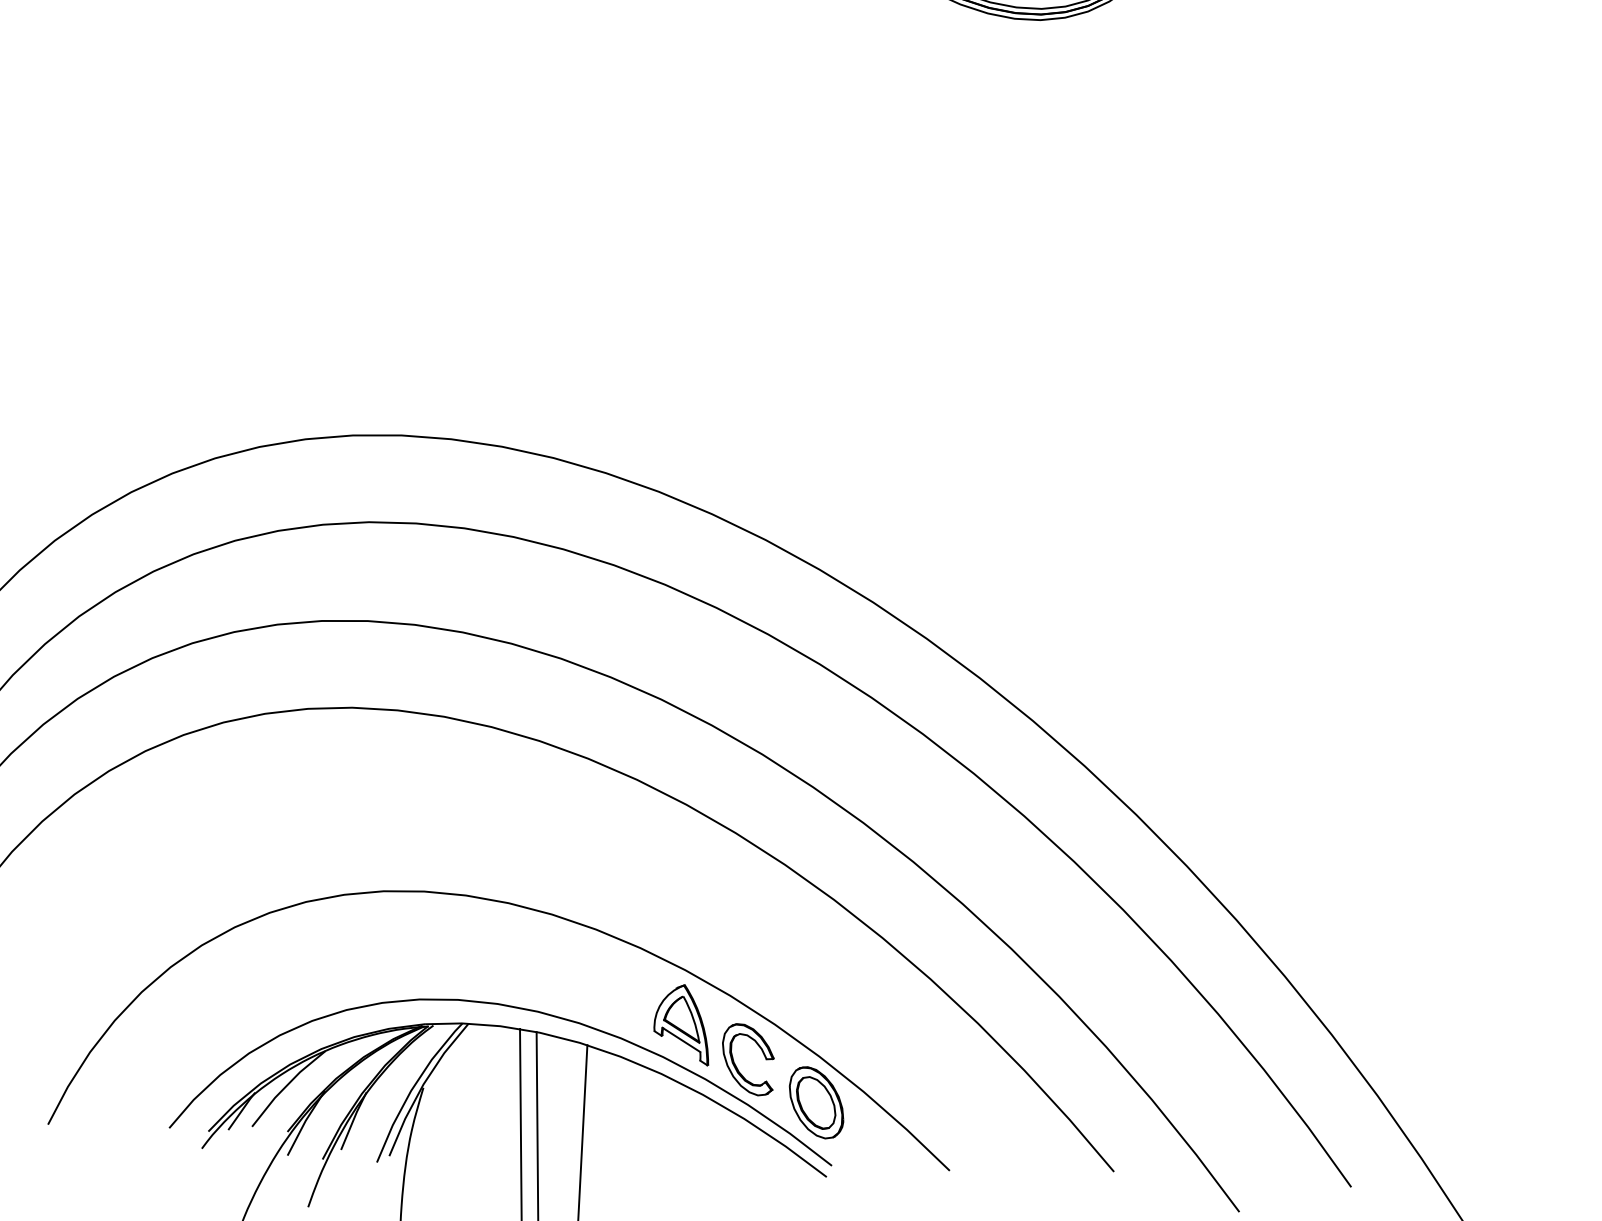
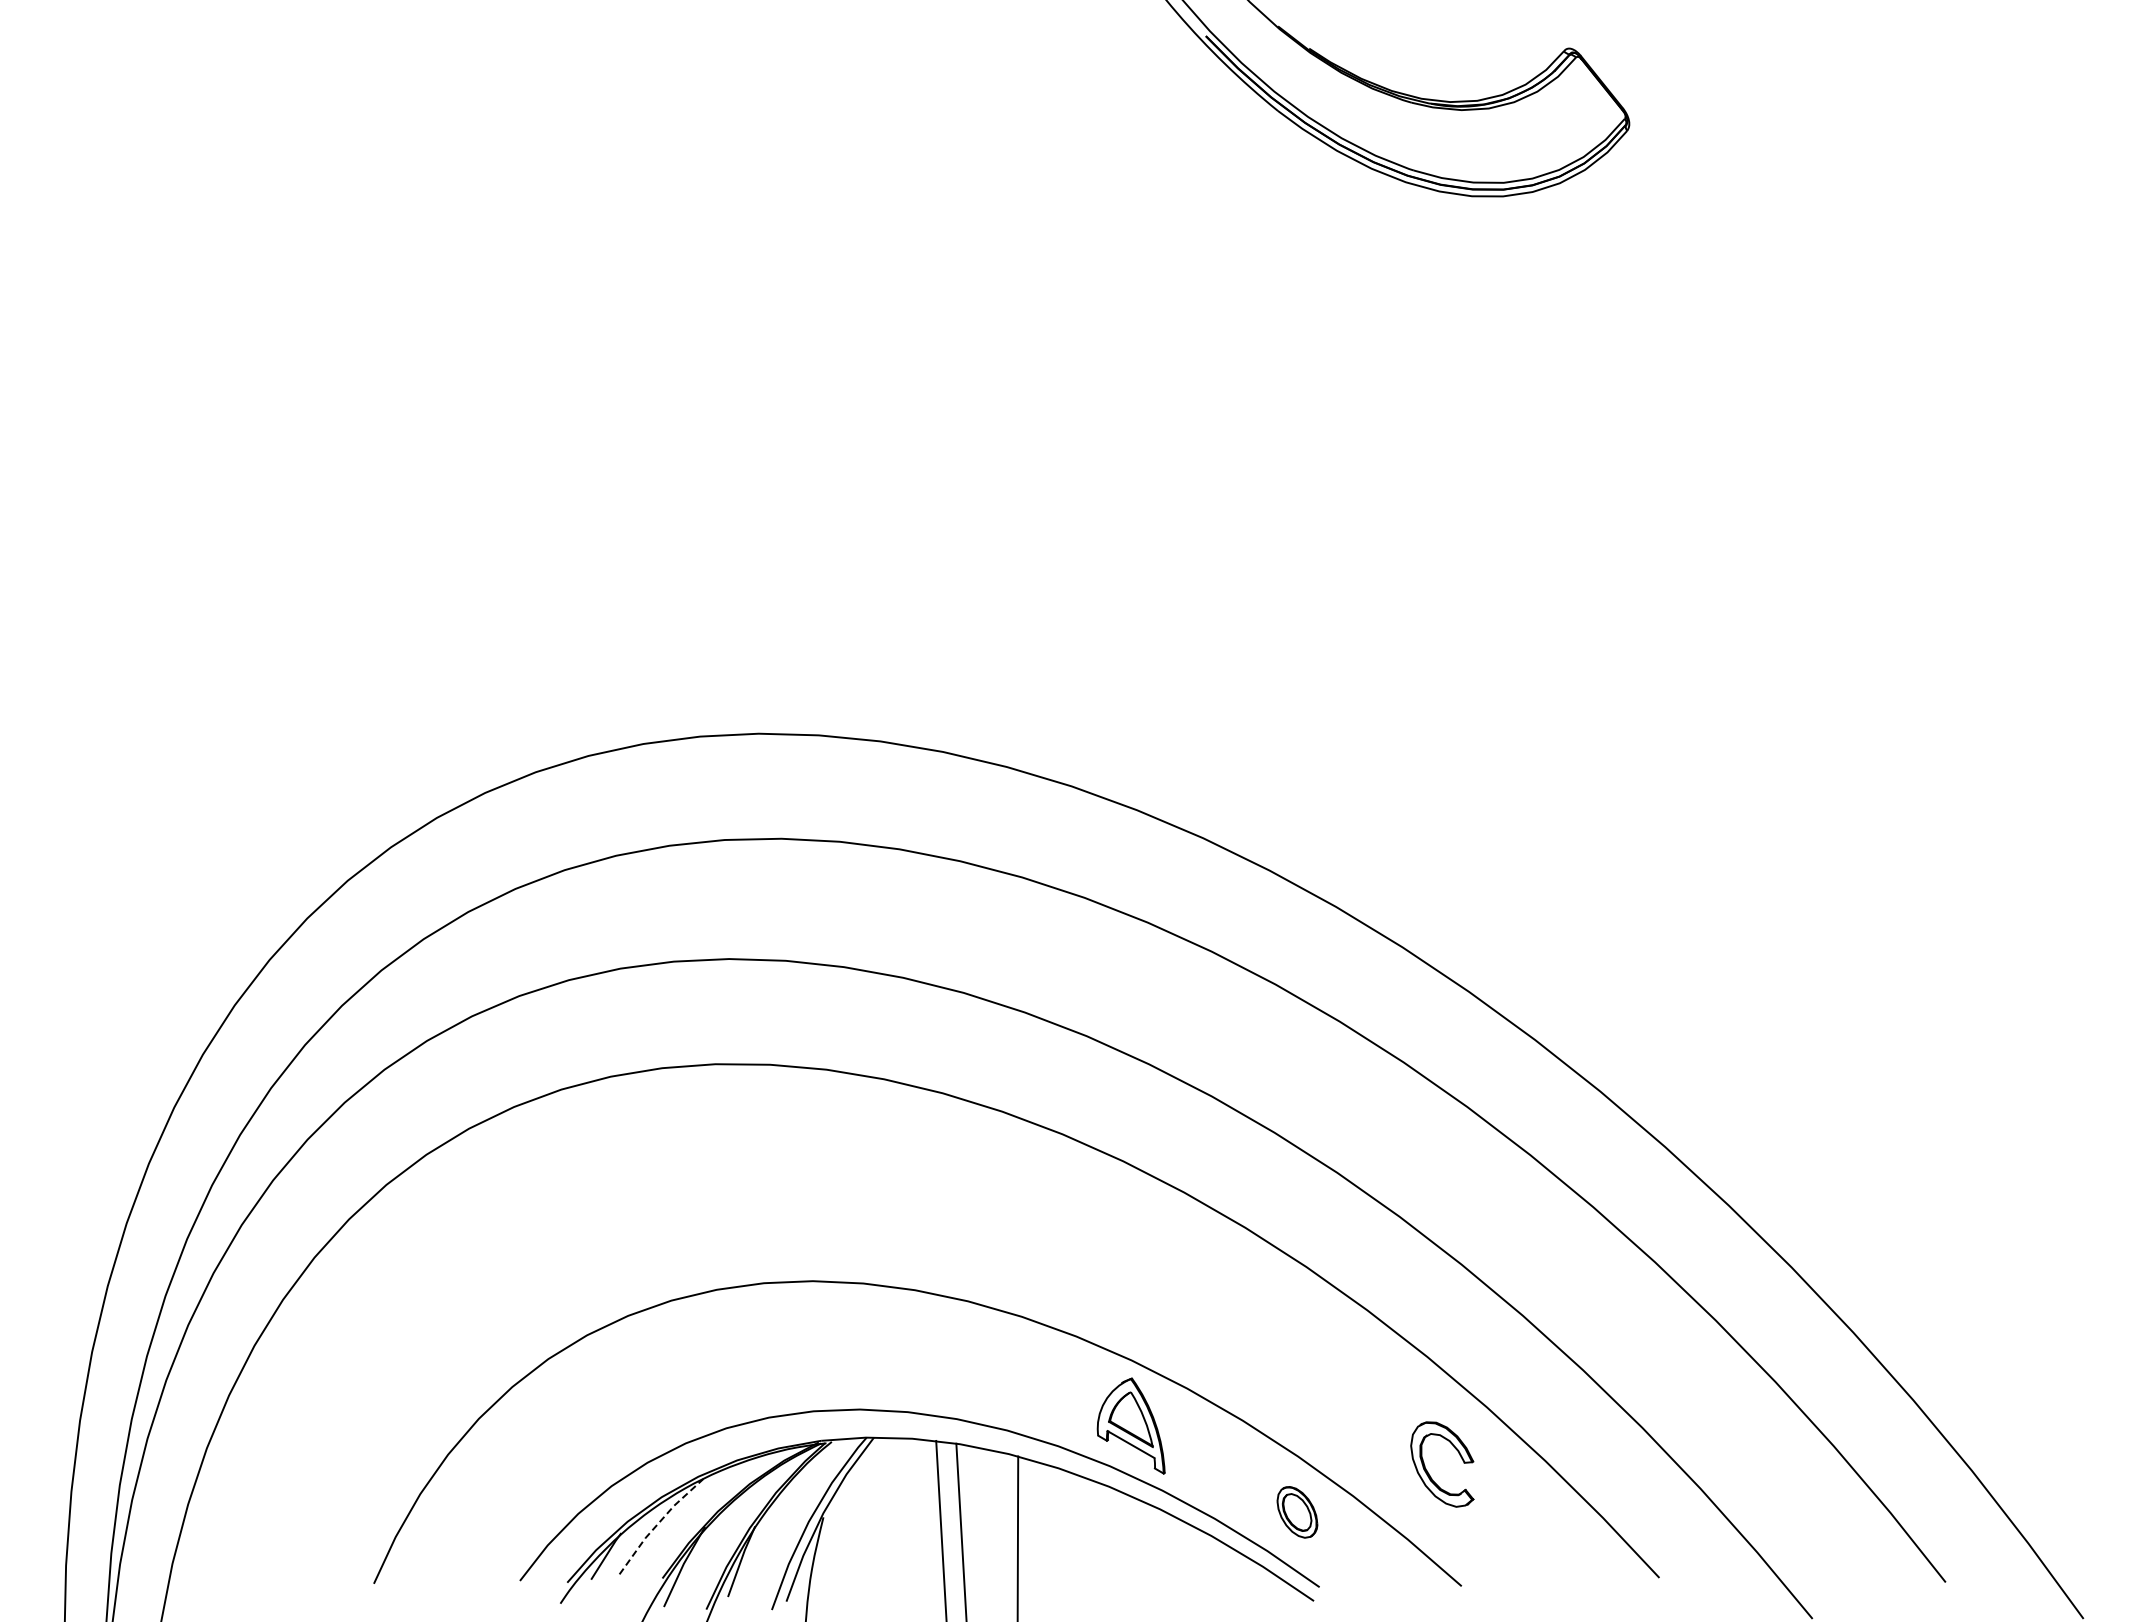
part: (737, 1066) -> (1429, 1473), moved
line: (286, 1086) -> (658, 1523), solid -> dashed
part: (816, 1102) -> (1297, 1512), size x0.6

